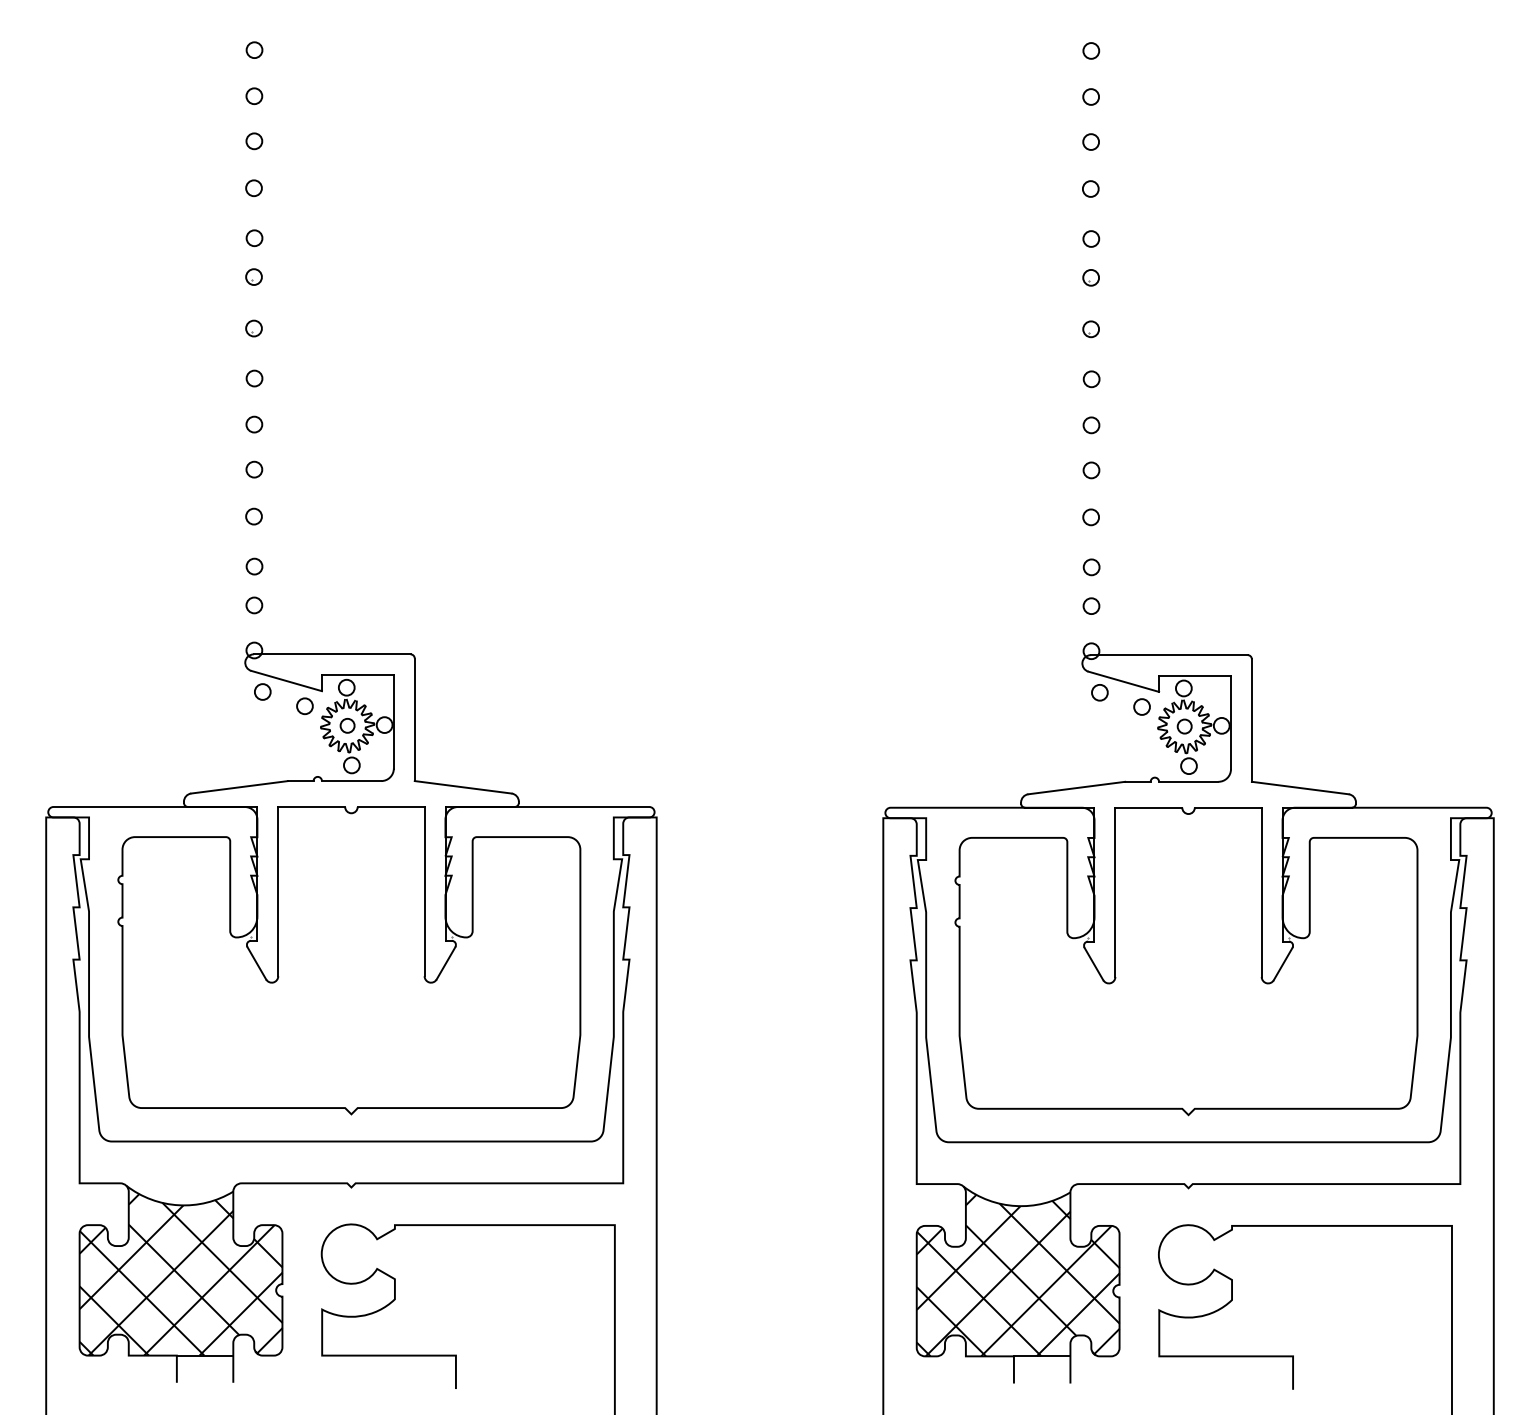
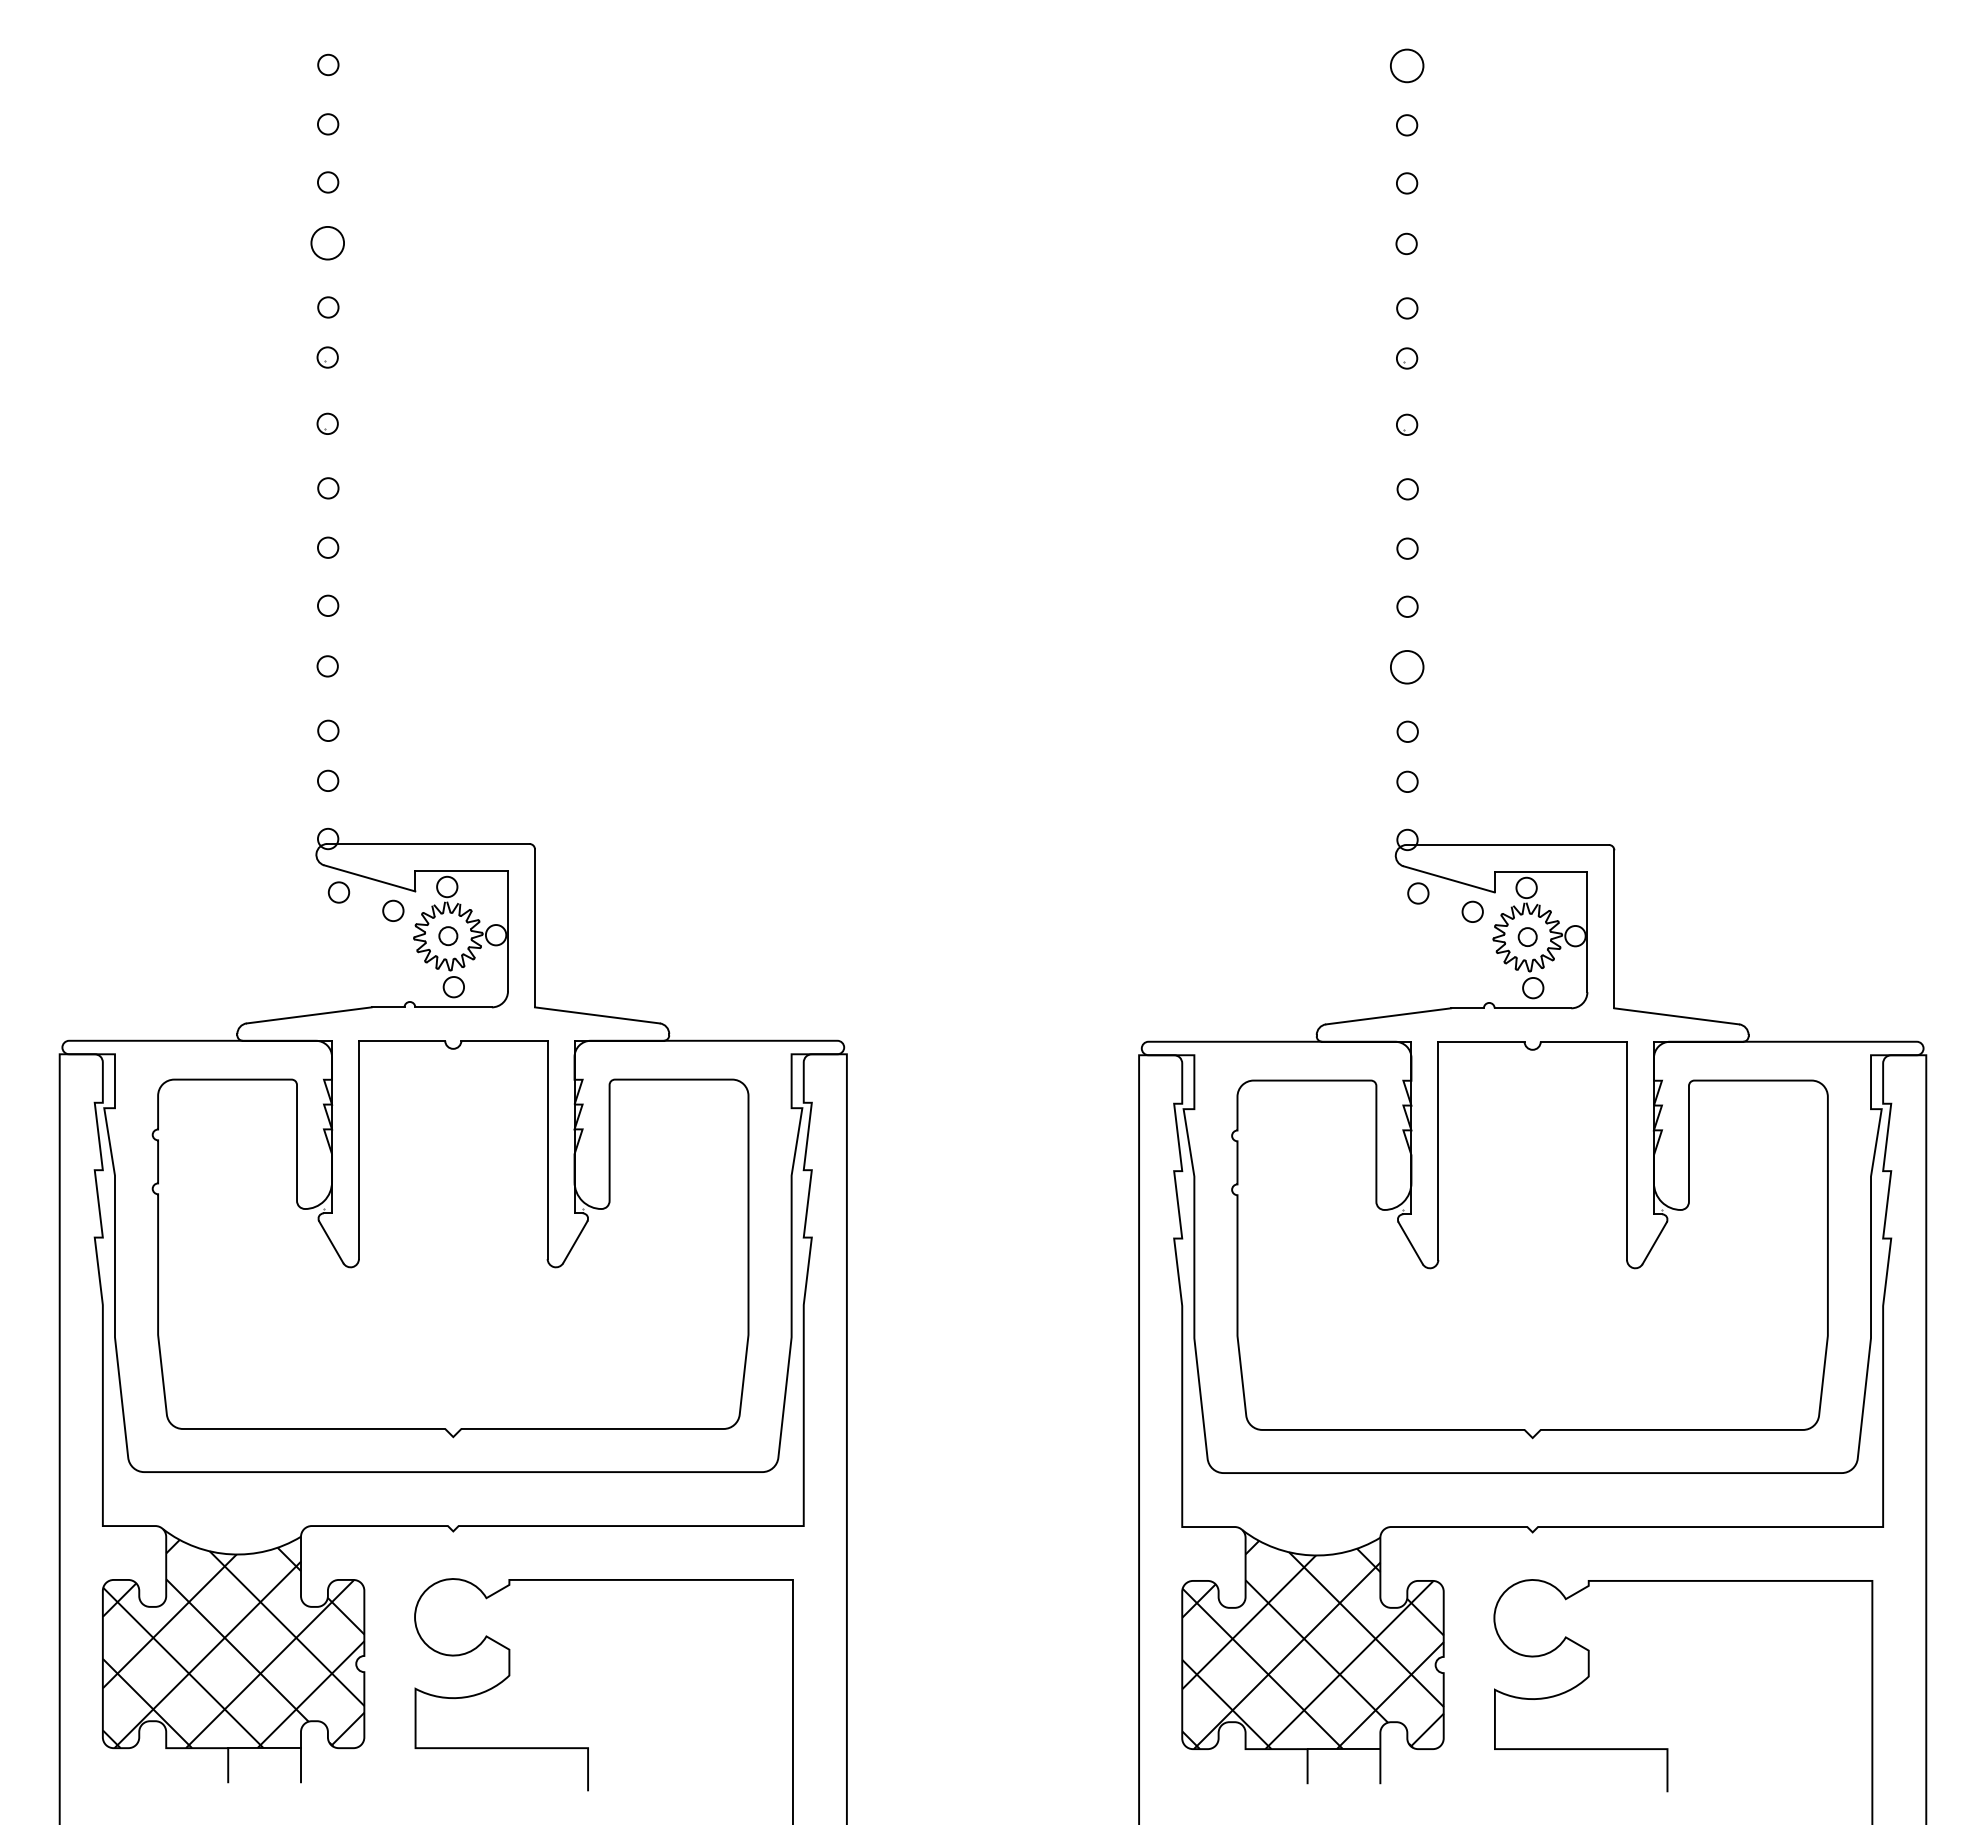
circle: (1091, 50) -> (1407, 65), size x1.6
circle: (253, 187) -> (327, 242), size x1.6
circle: (1090, 517) -> (1406, 667), size x1.6

